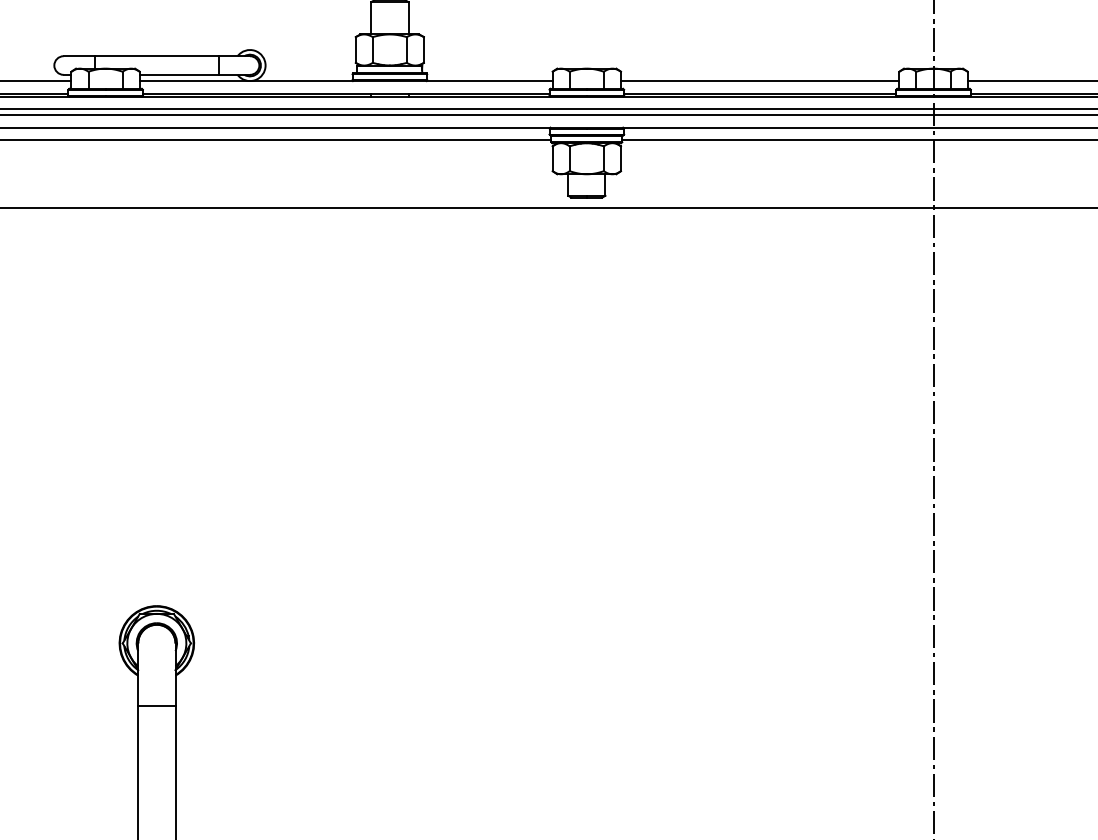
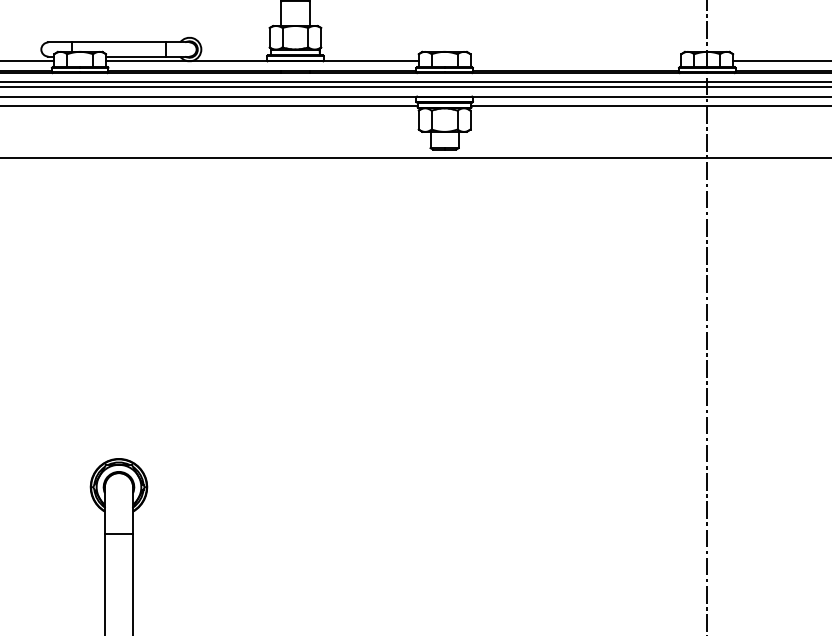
line: (760, 81) -> (576, 61), removed

